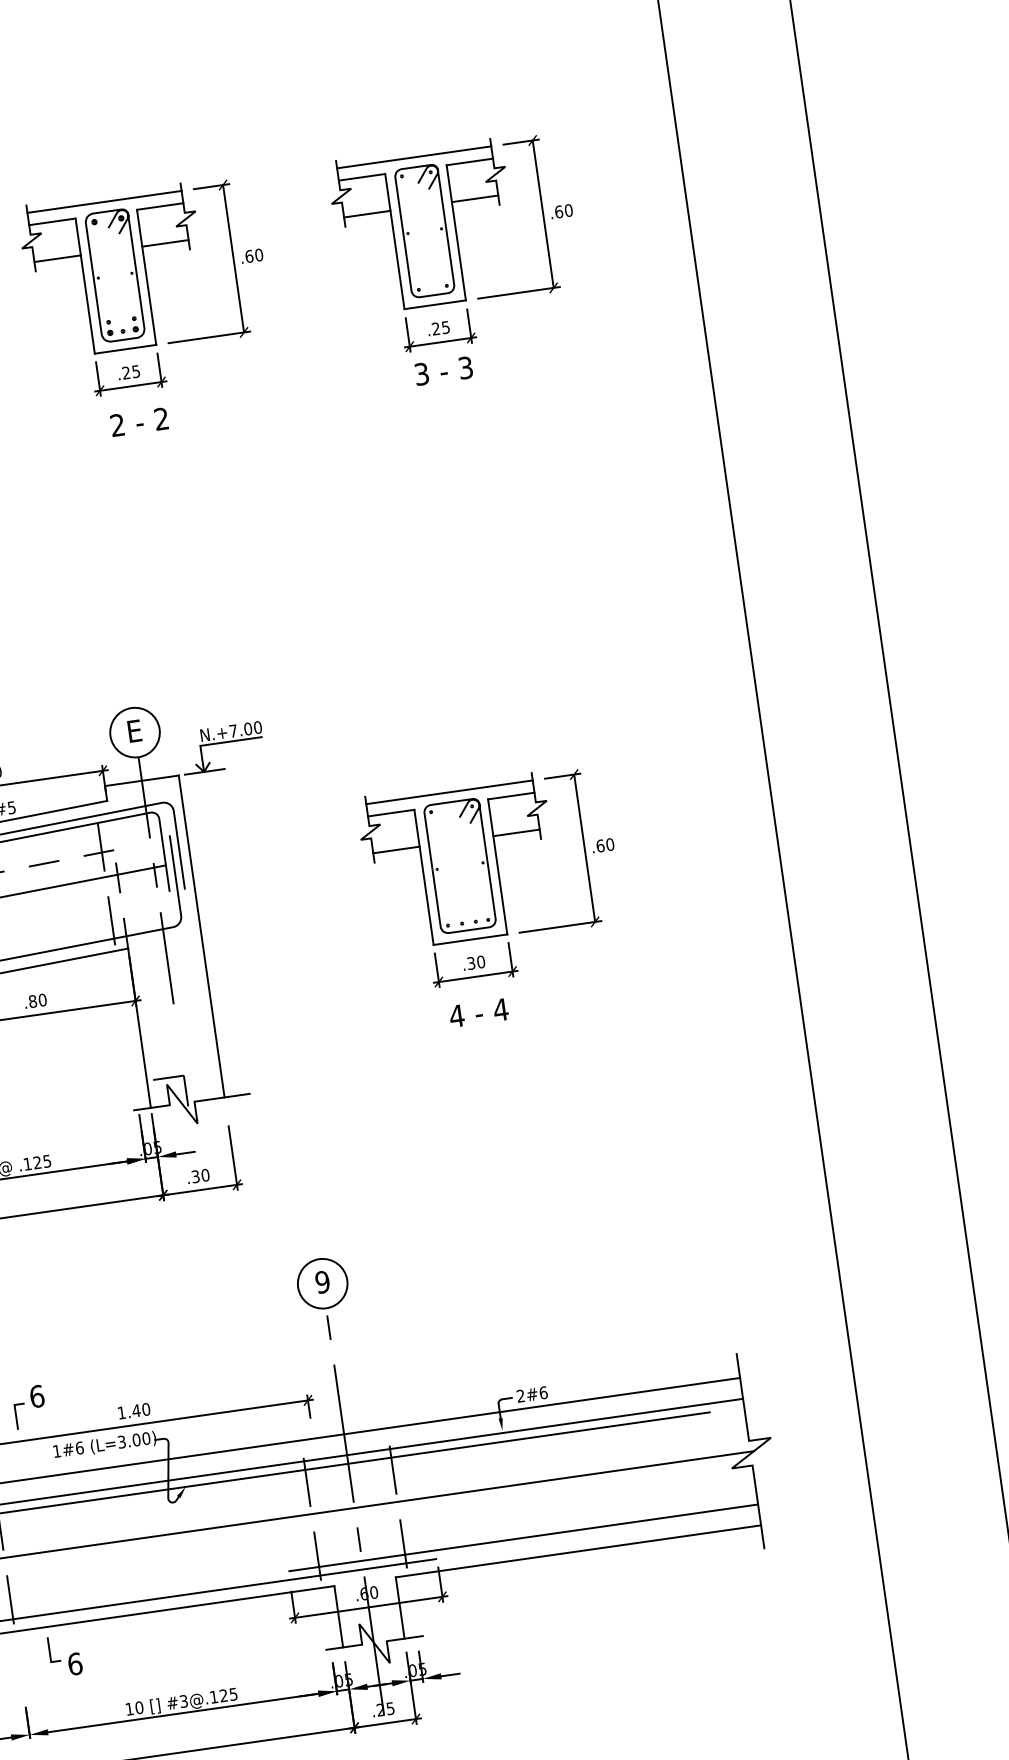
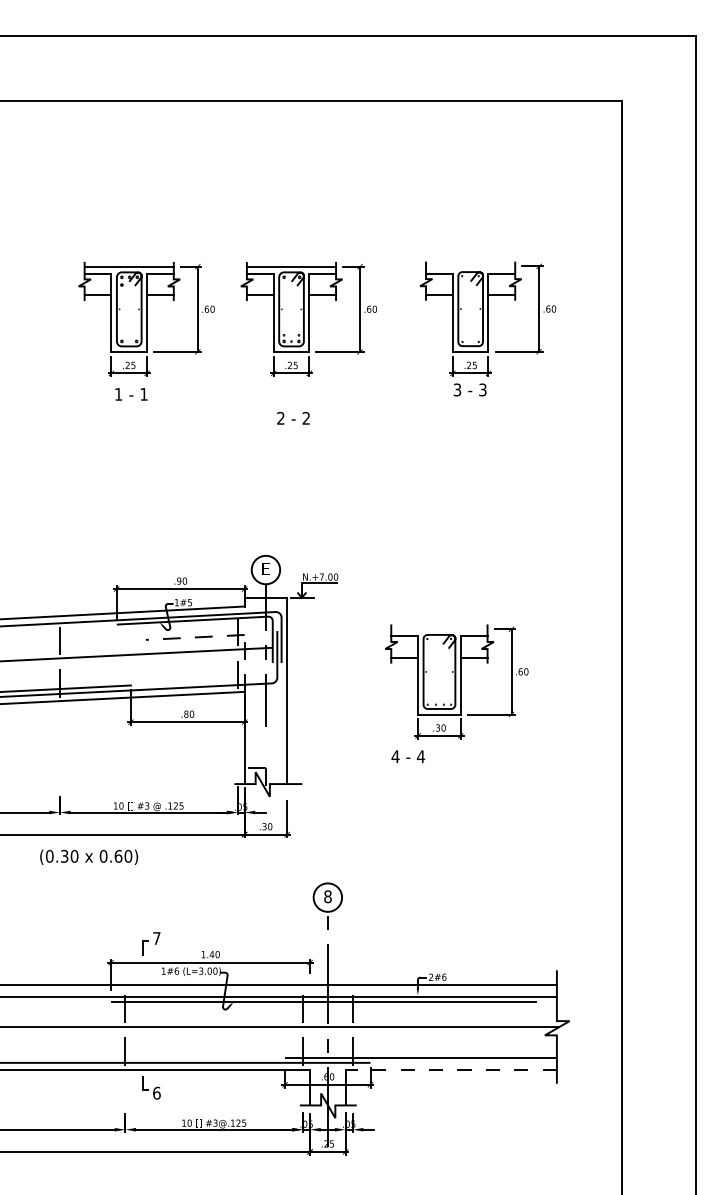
line: (414, 157) -> (470, 266), removed
text: (139, 422) -> (293, 418), moved
line: (449, 792) -> (439, 629), removed
text: (479, 1012) -> (408, 756), moved
text: (321, 1281) -> (327, 896), 9 -> 8
text: (36, 1396) -> (156, 938), 6 -> 7
line: (578, 1550) -> (451, 1069), solid -> dashed

